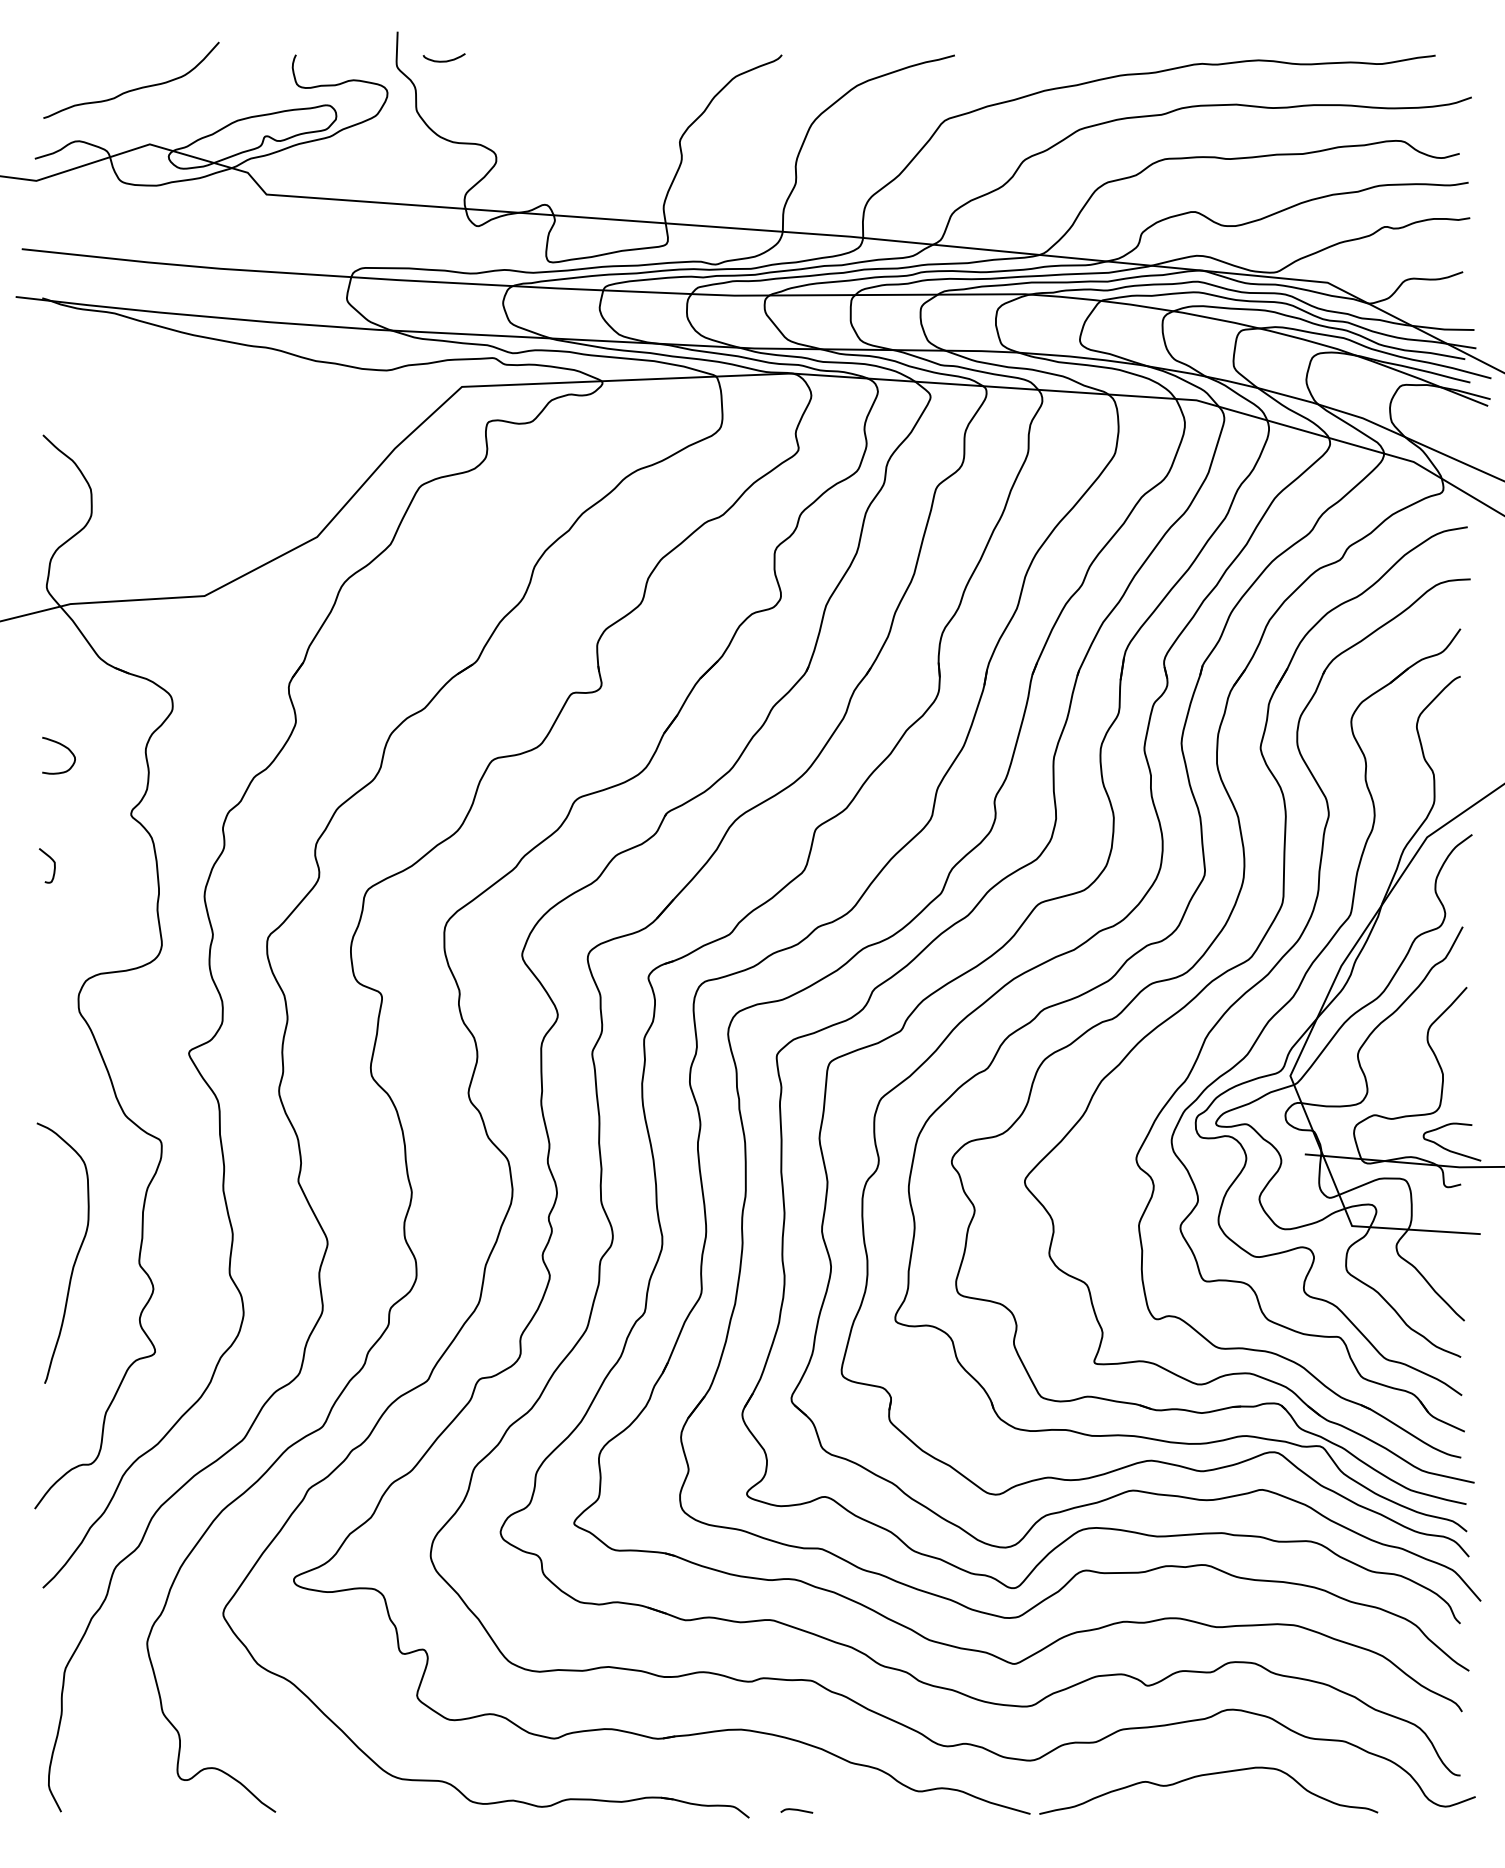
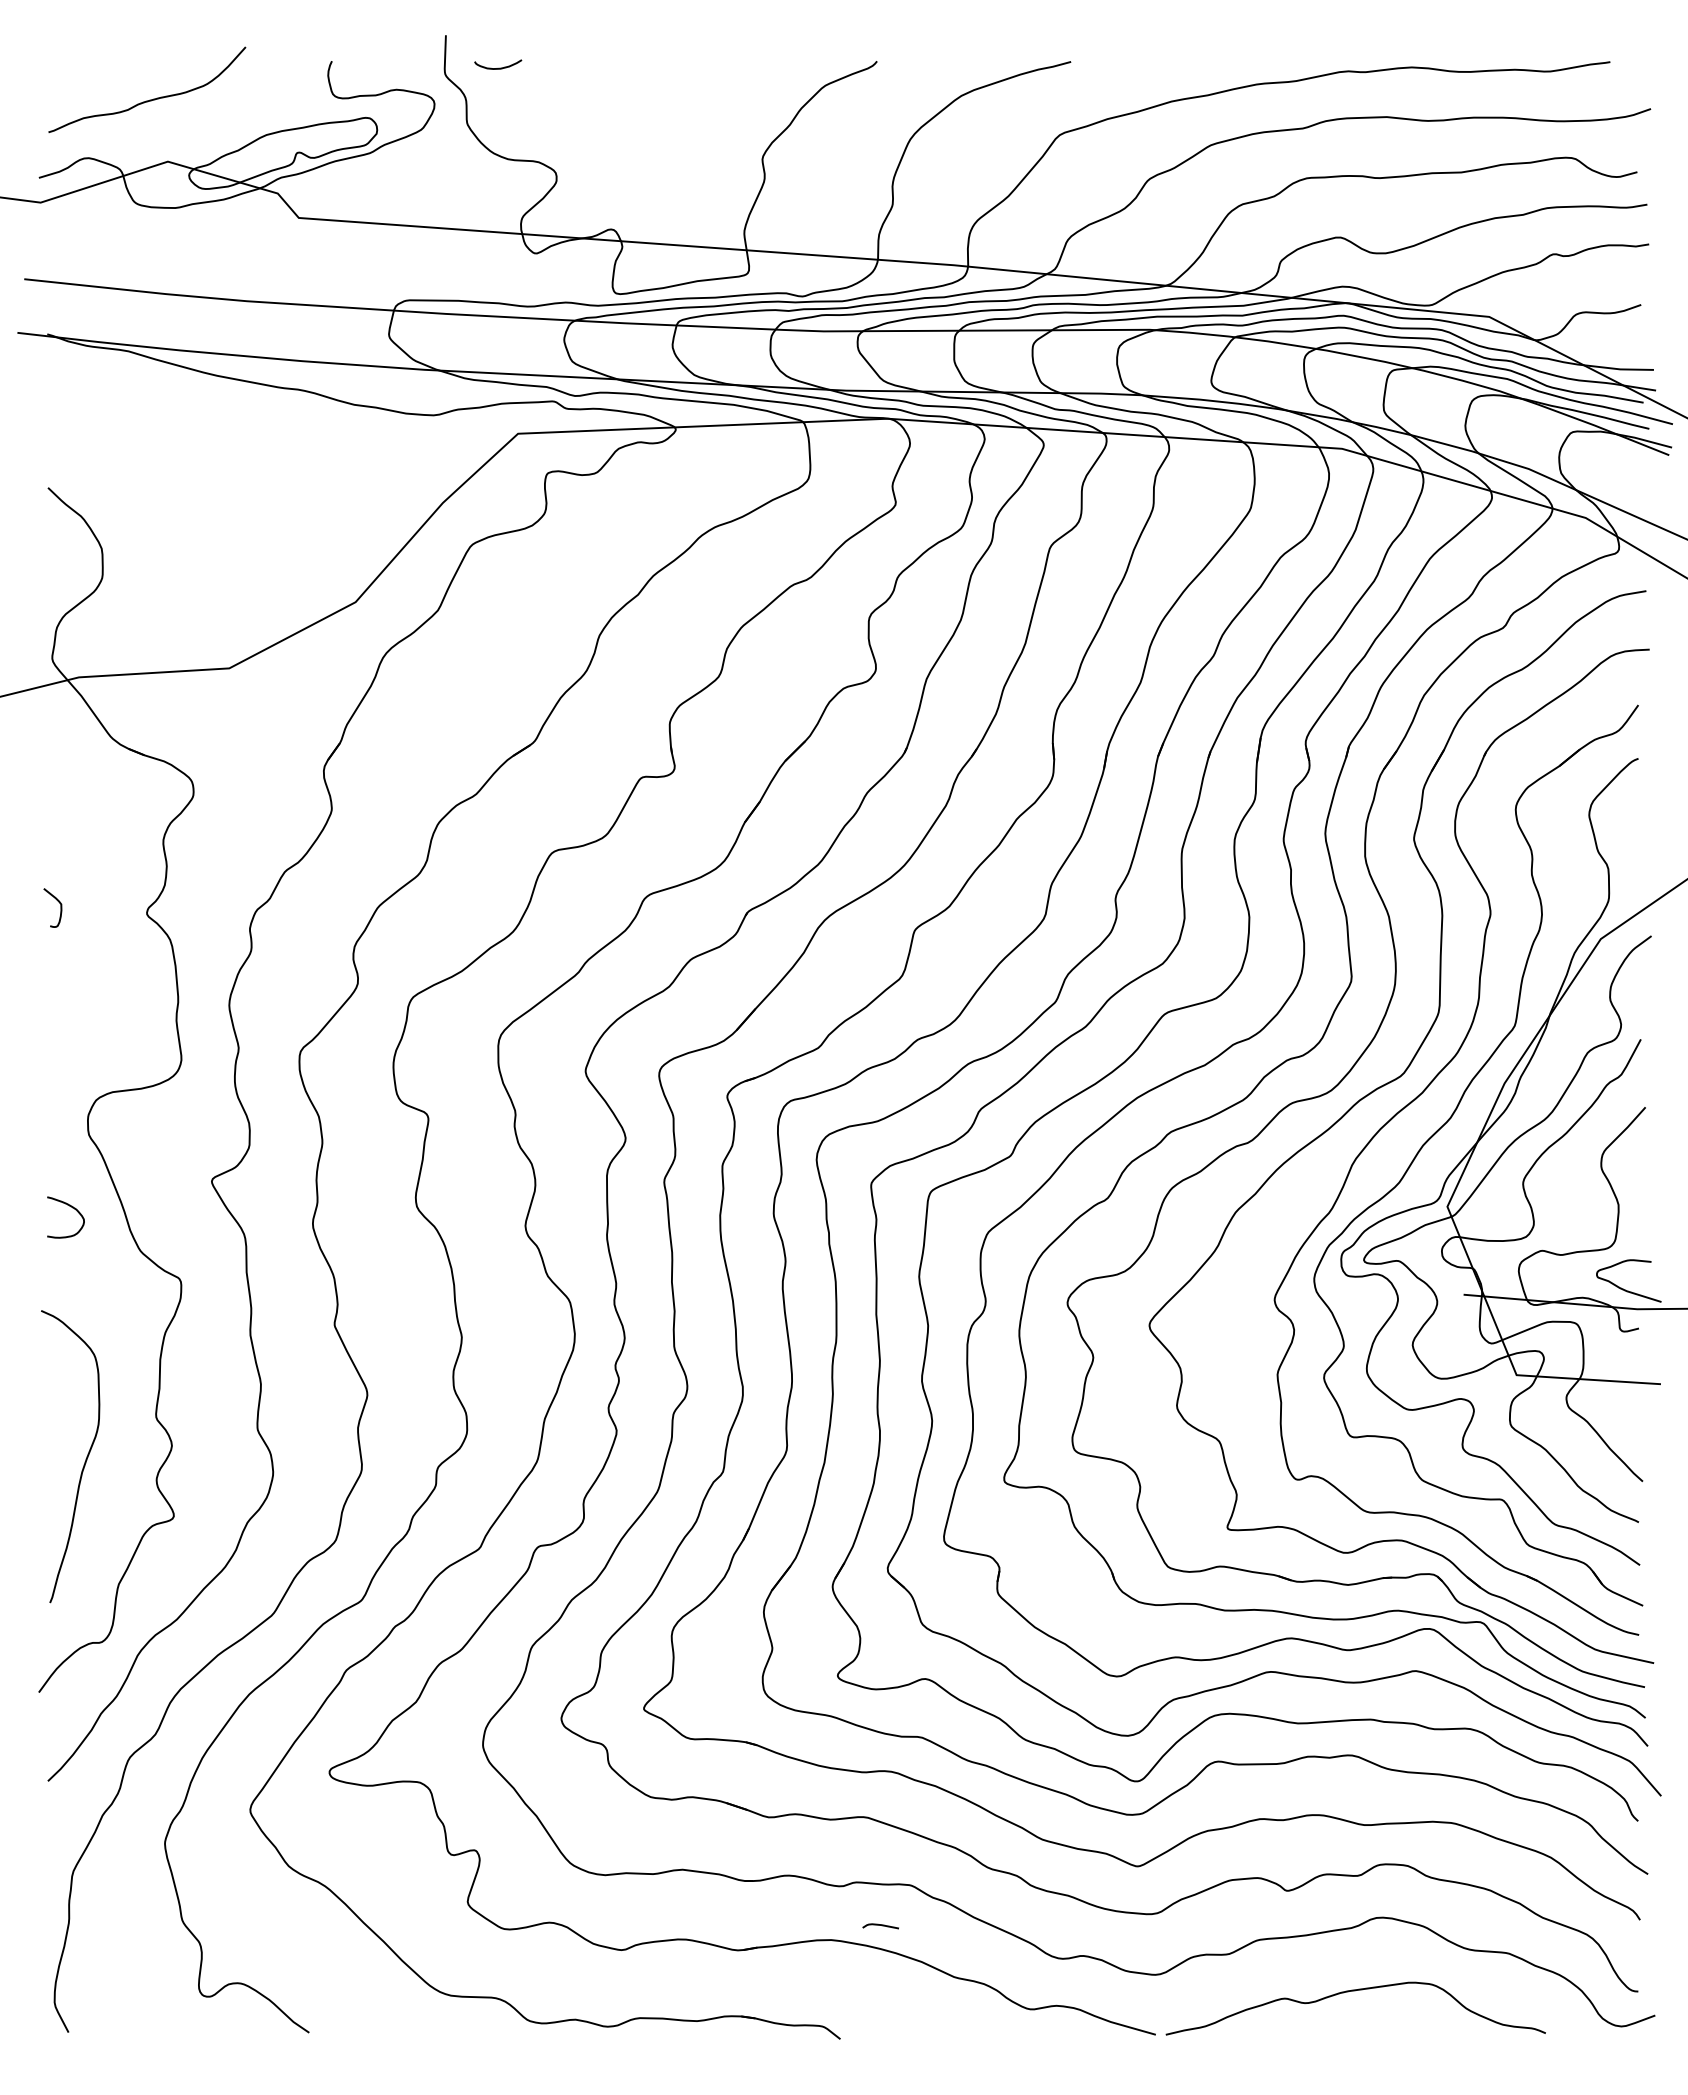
curve: (64, 747) -> (72, 1208), moved
curve: (51, 860) -> (57, 901), moved
curve: (75, 1258) -> (84, 1462), moved
curve: (796, 1810) -> (880, 1925), moved

